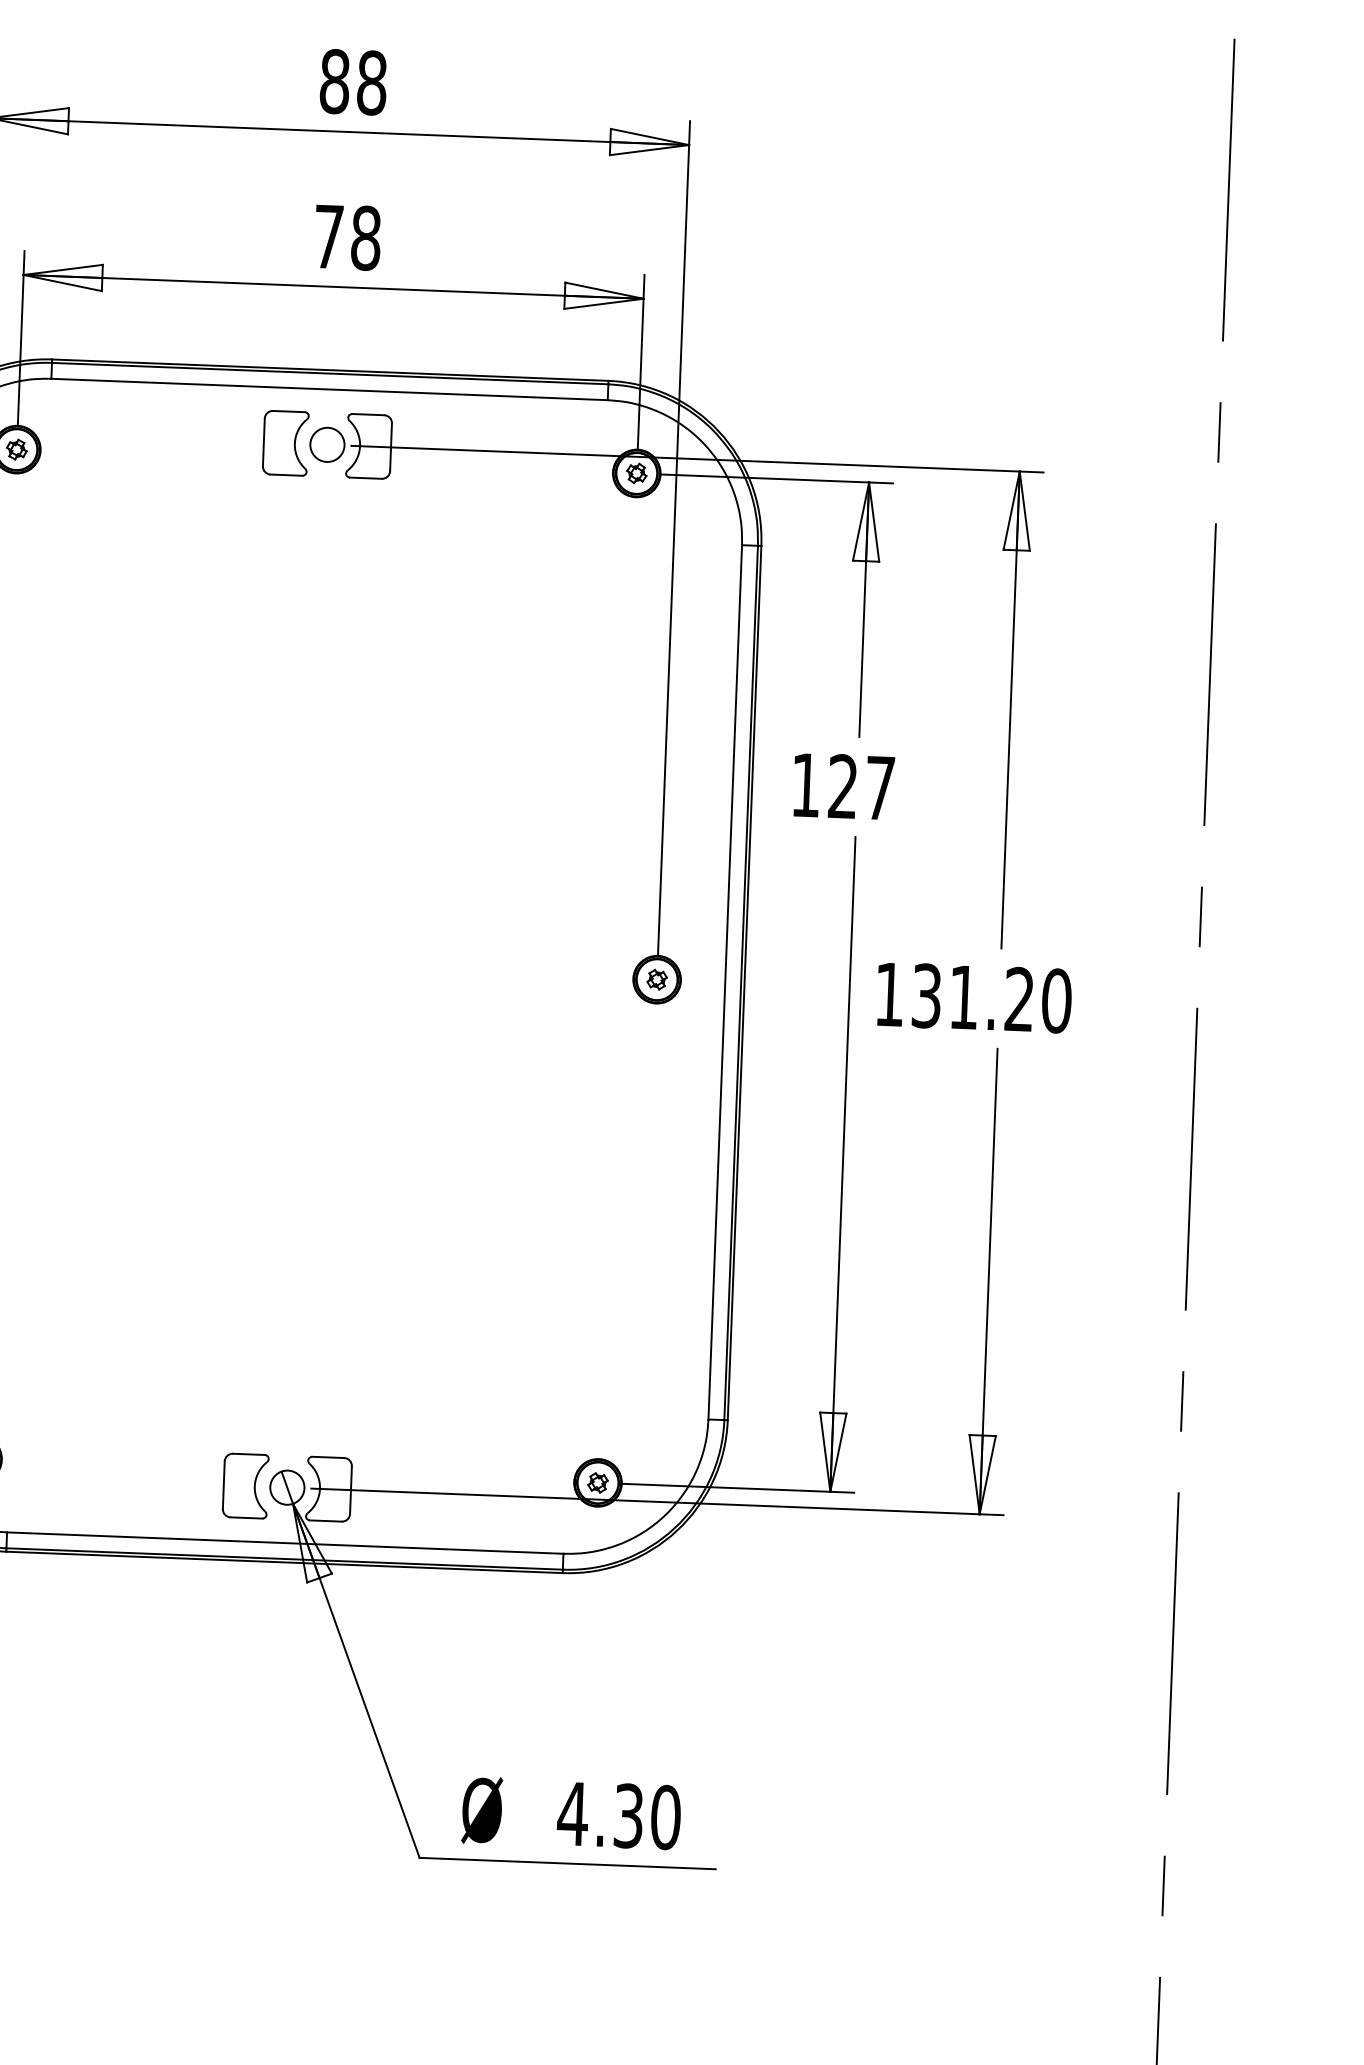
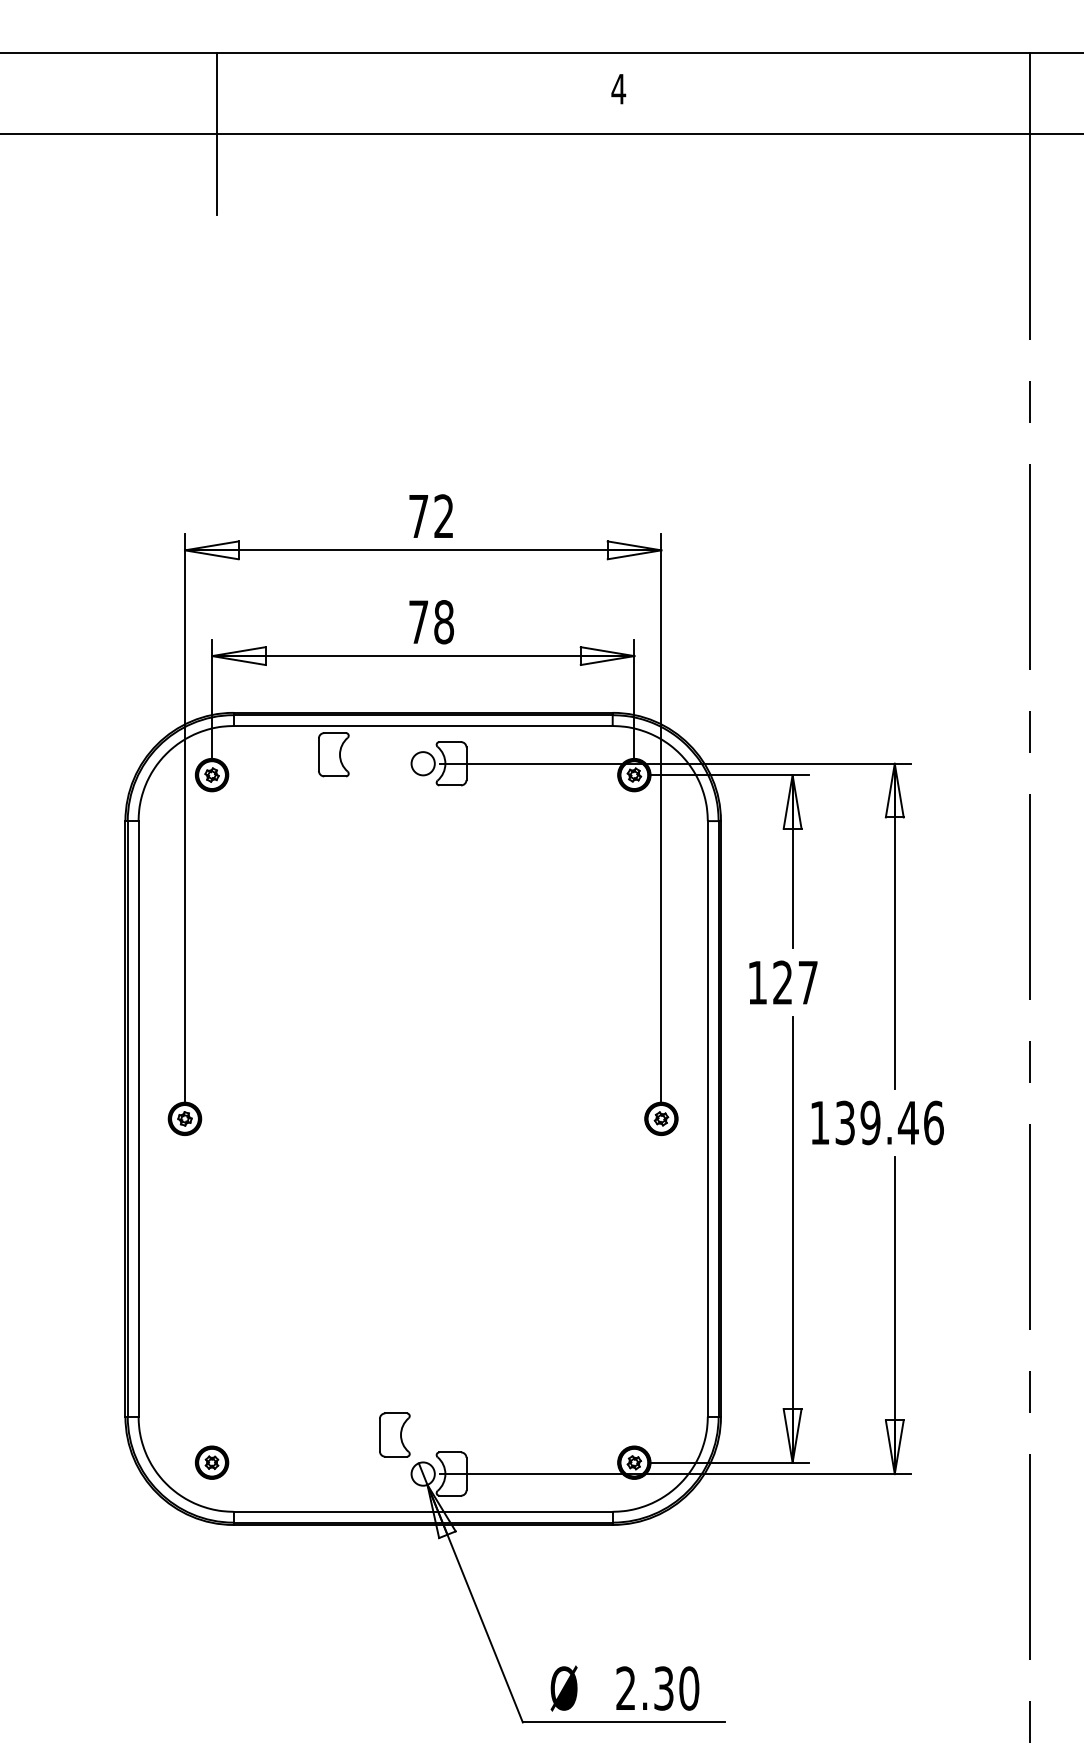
text: (353, 82) -> (431, 516), 88 -> 72
part: (285, 442) -> (333, 754), moved
text: (1009, 998) -> (901, 1122), 131.20 -> 139.46
part: (245, 1485) -> (394, 1434), moved
text: (572, 1812) -> (625, 1687), 4.30 -> 2.30

